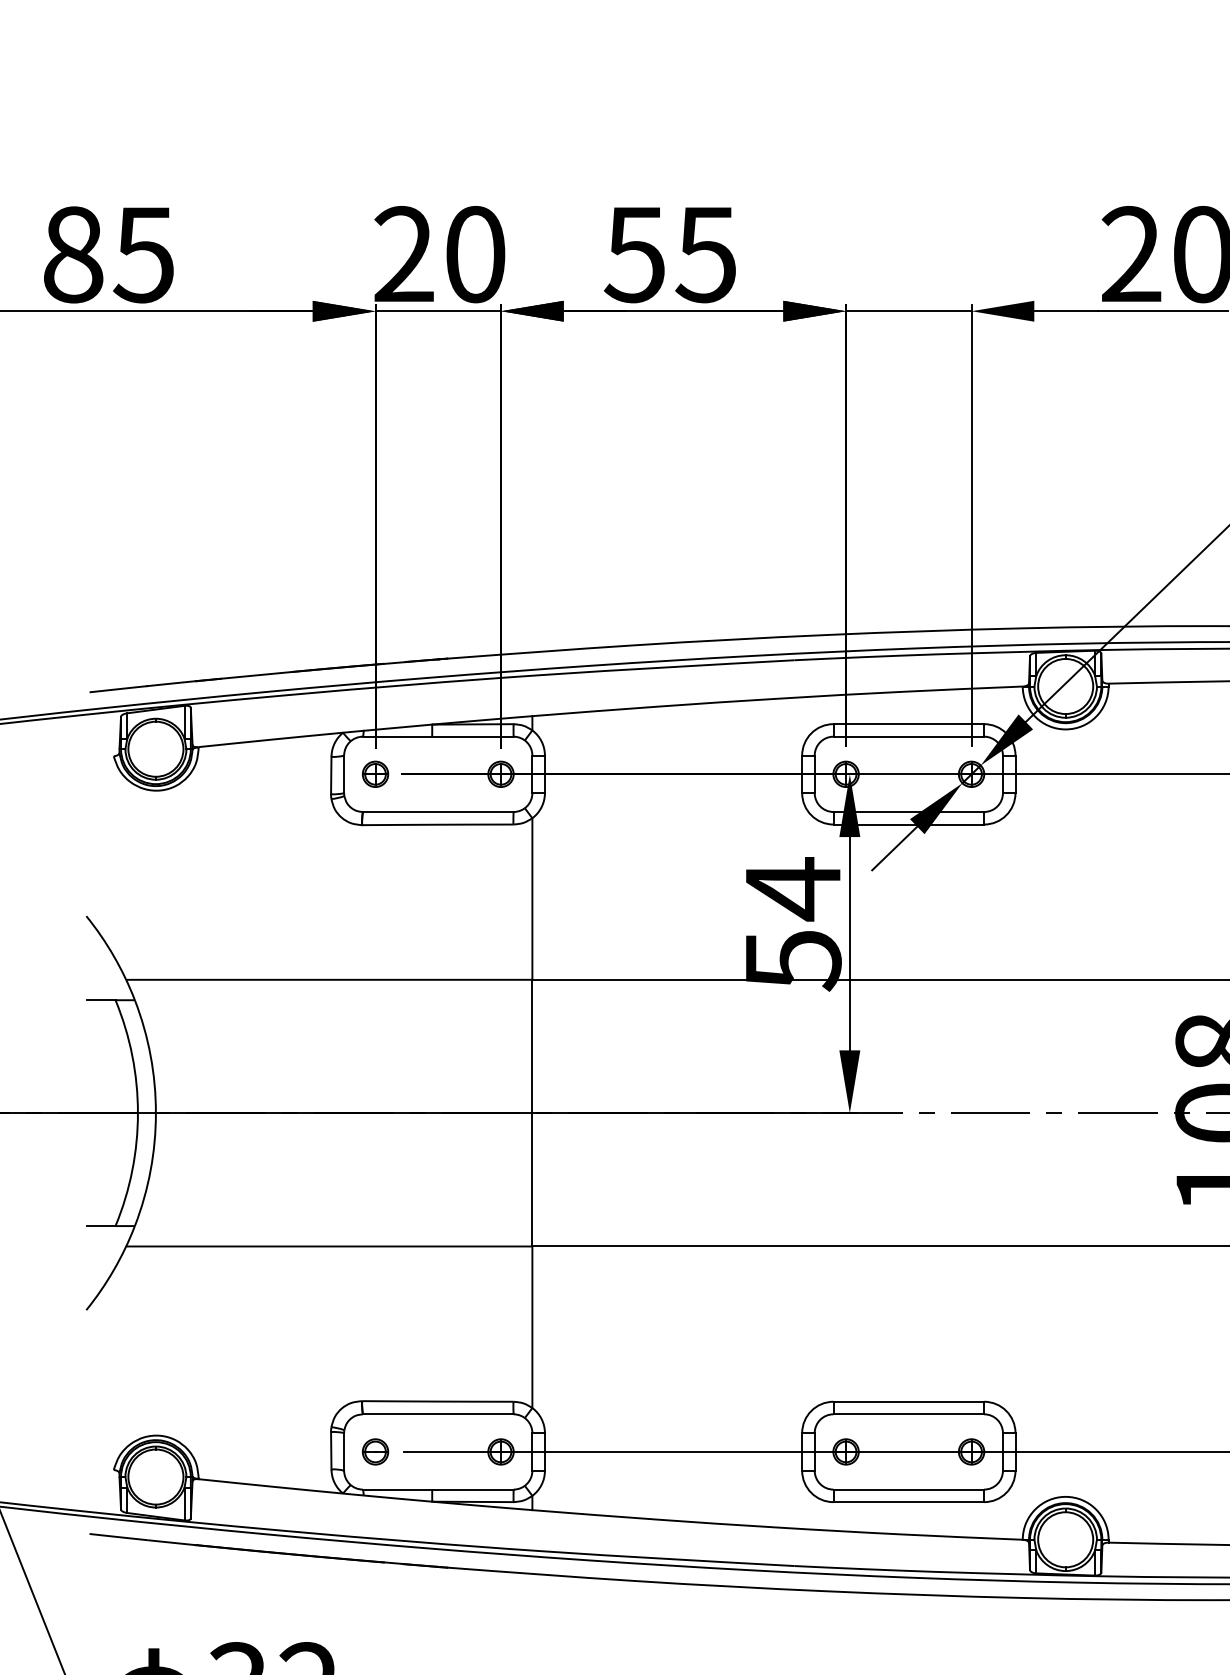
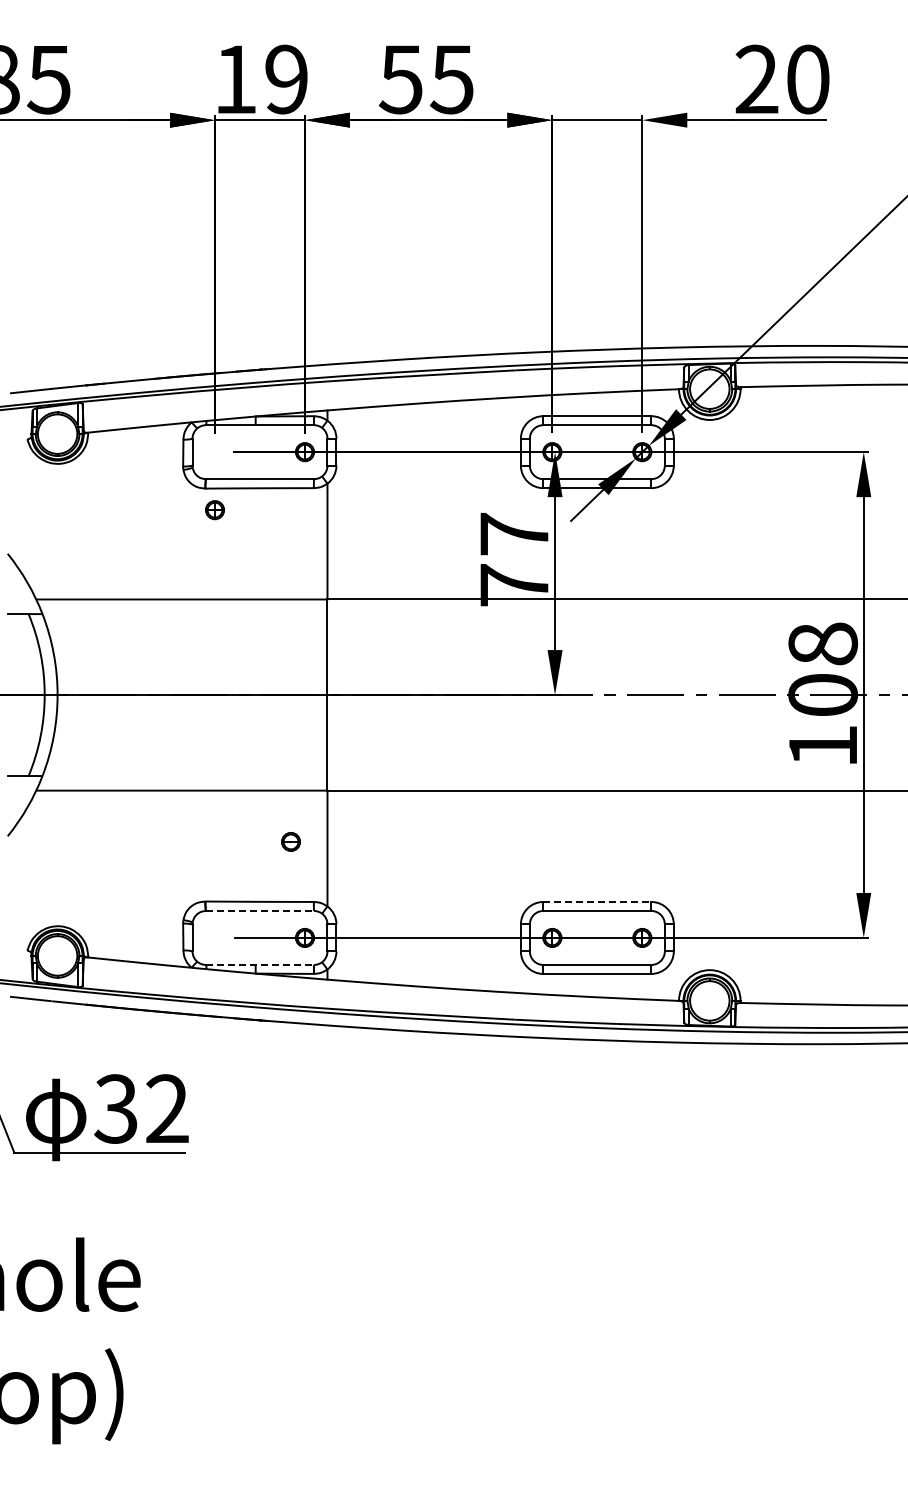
text: (438, 254) -> (260, 79), 20 -> 19
part: (374, 774) -> (214, 510), moved
text: (793, 924) -> (514, 559), 54 -> 77
line: (909, 1401) -> (597, 901), solid -> dashed
line: (438, 1413) -> (260, 910), solid -> dashed
part: (374, 1451) -> (290, 841), moved
line: (438, 1488) -> (260, 964), solid -> dashed

